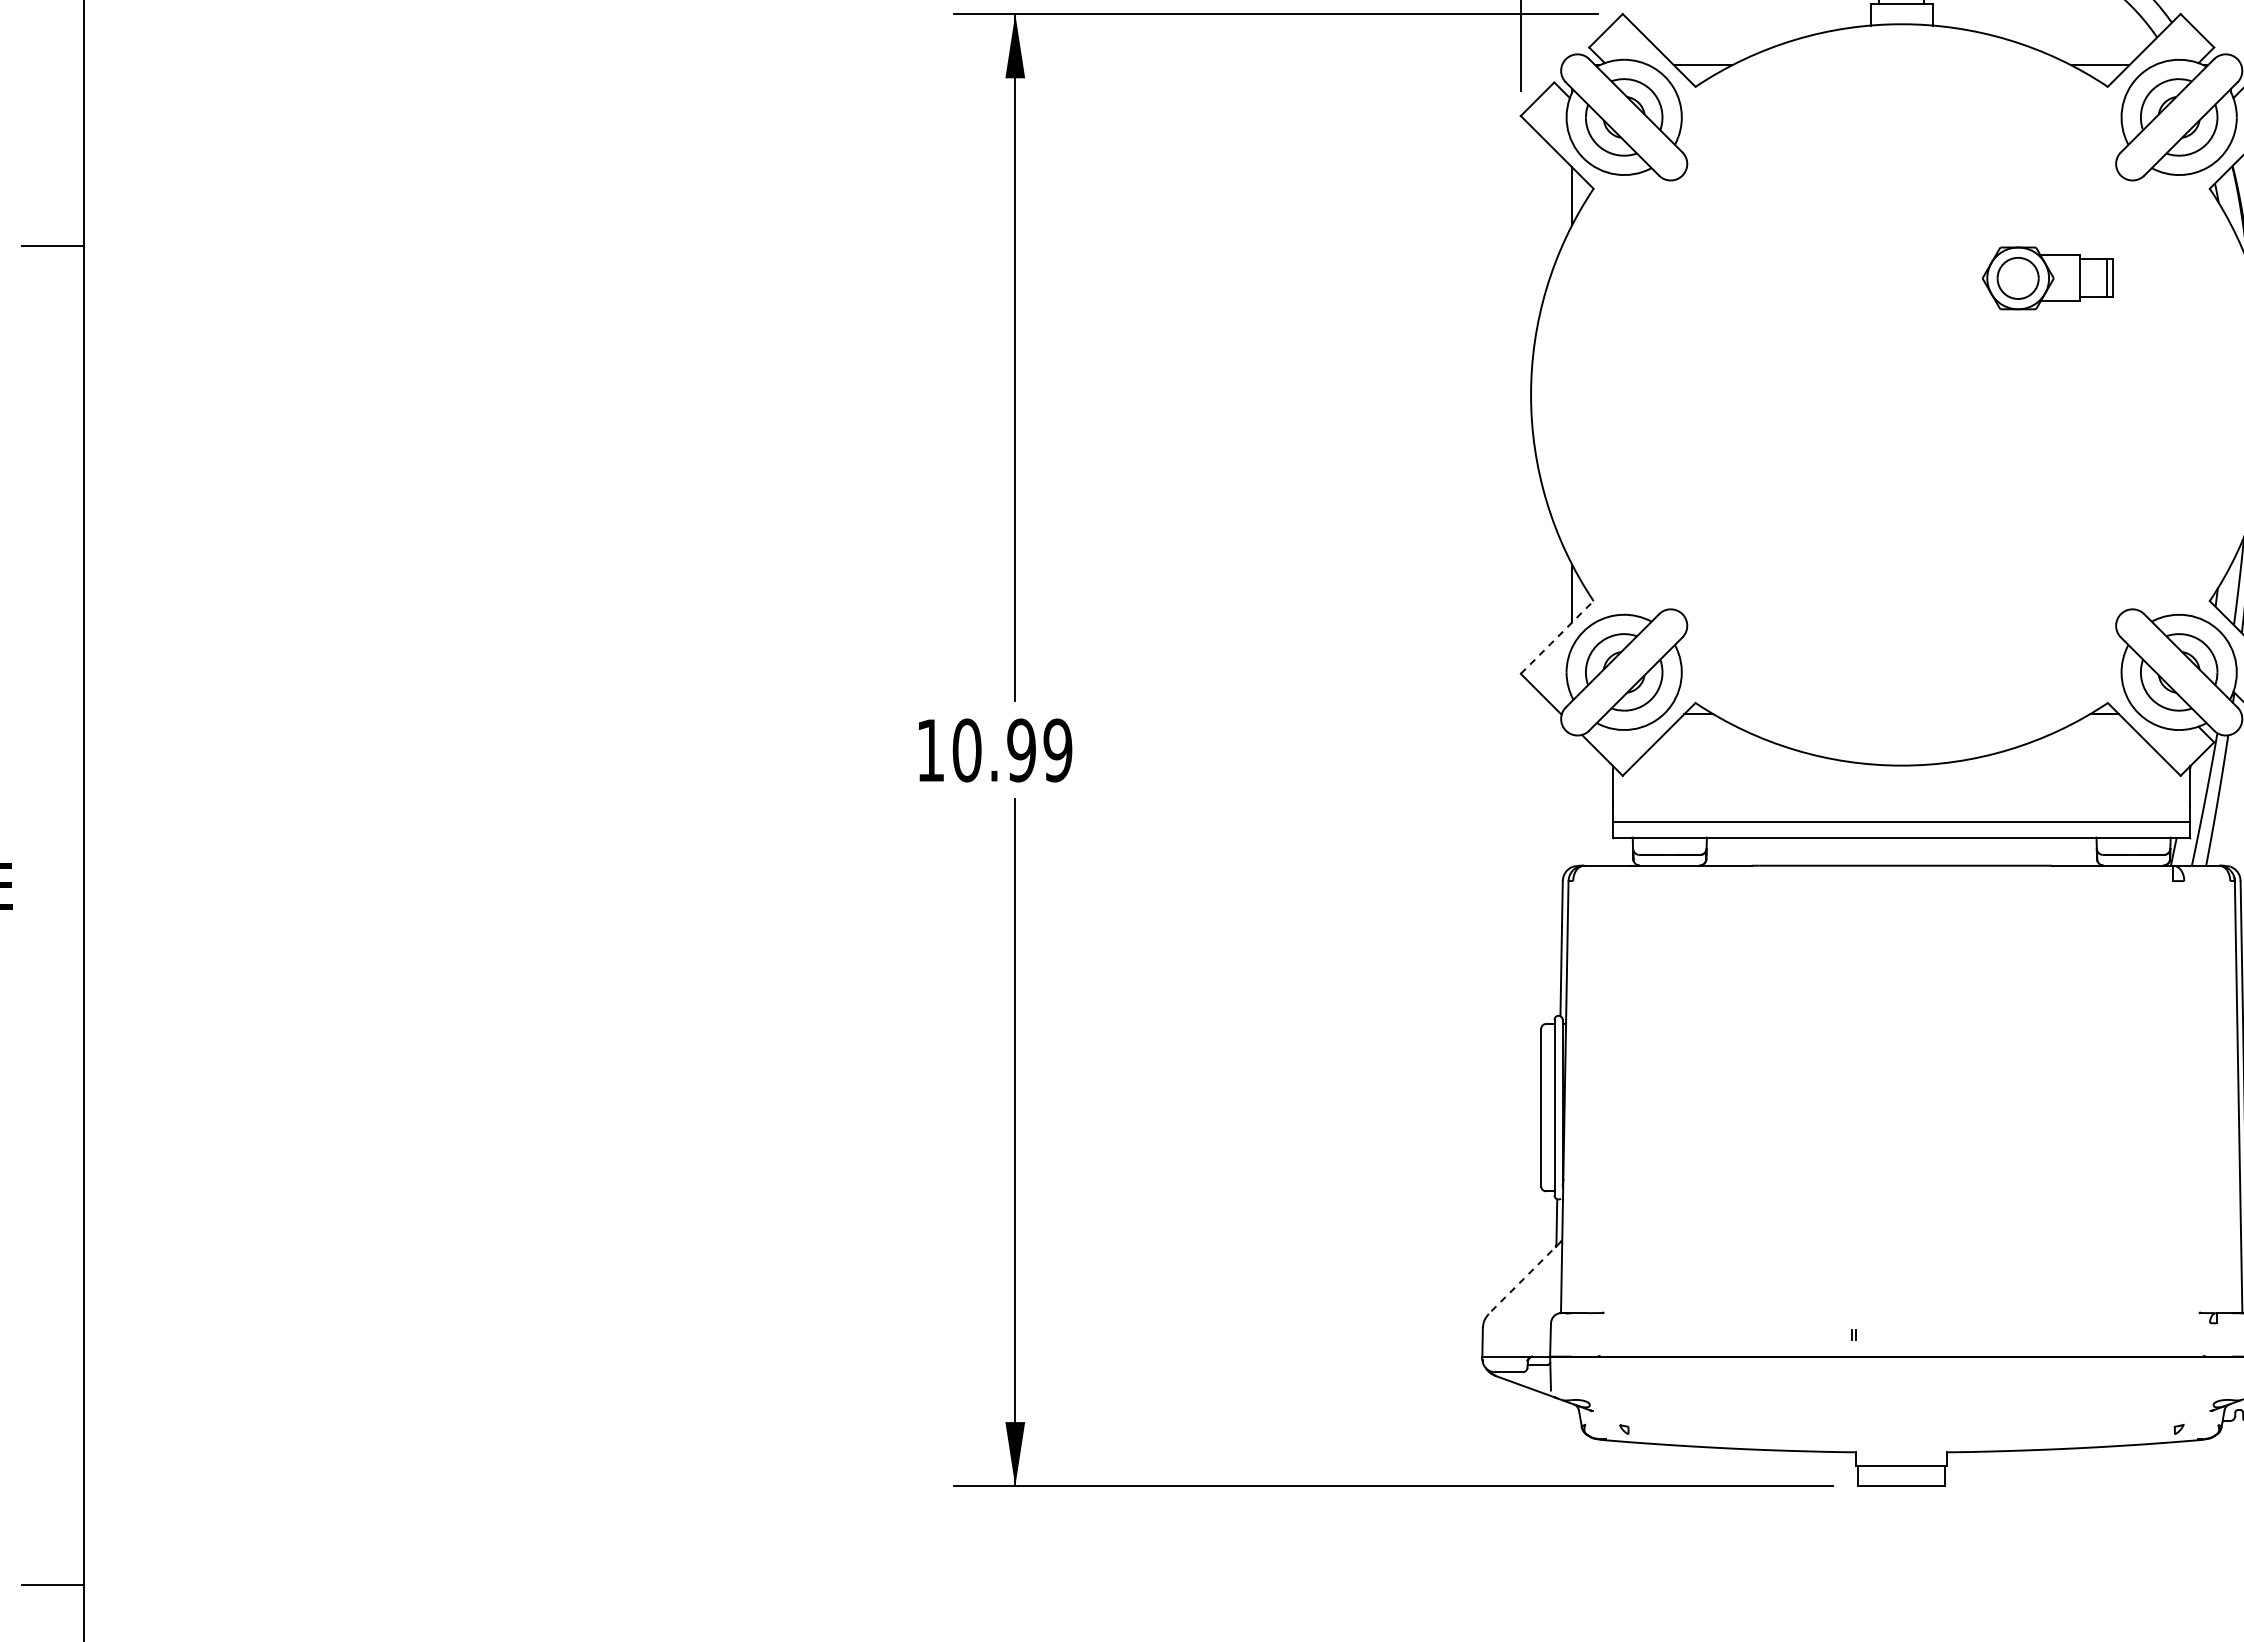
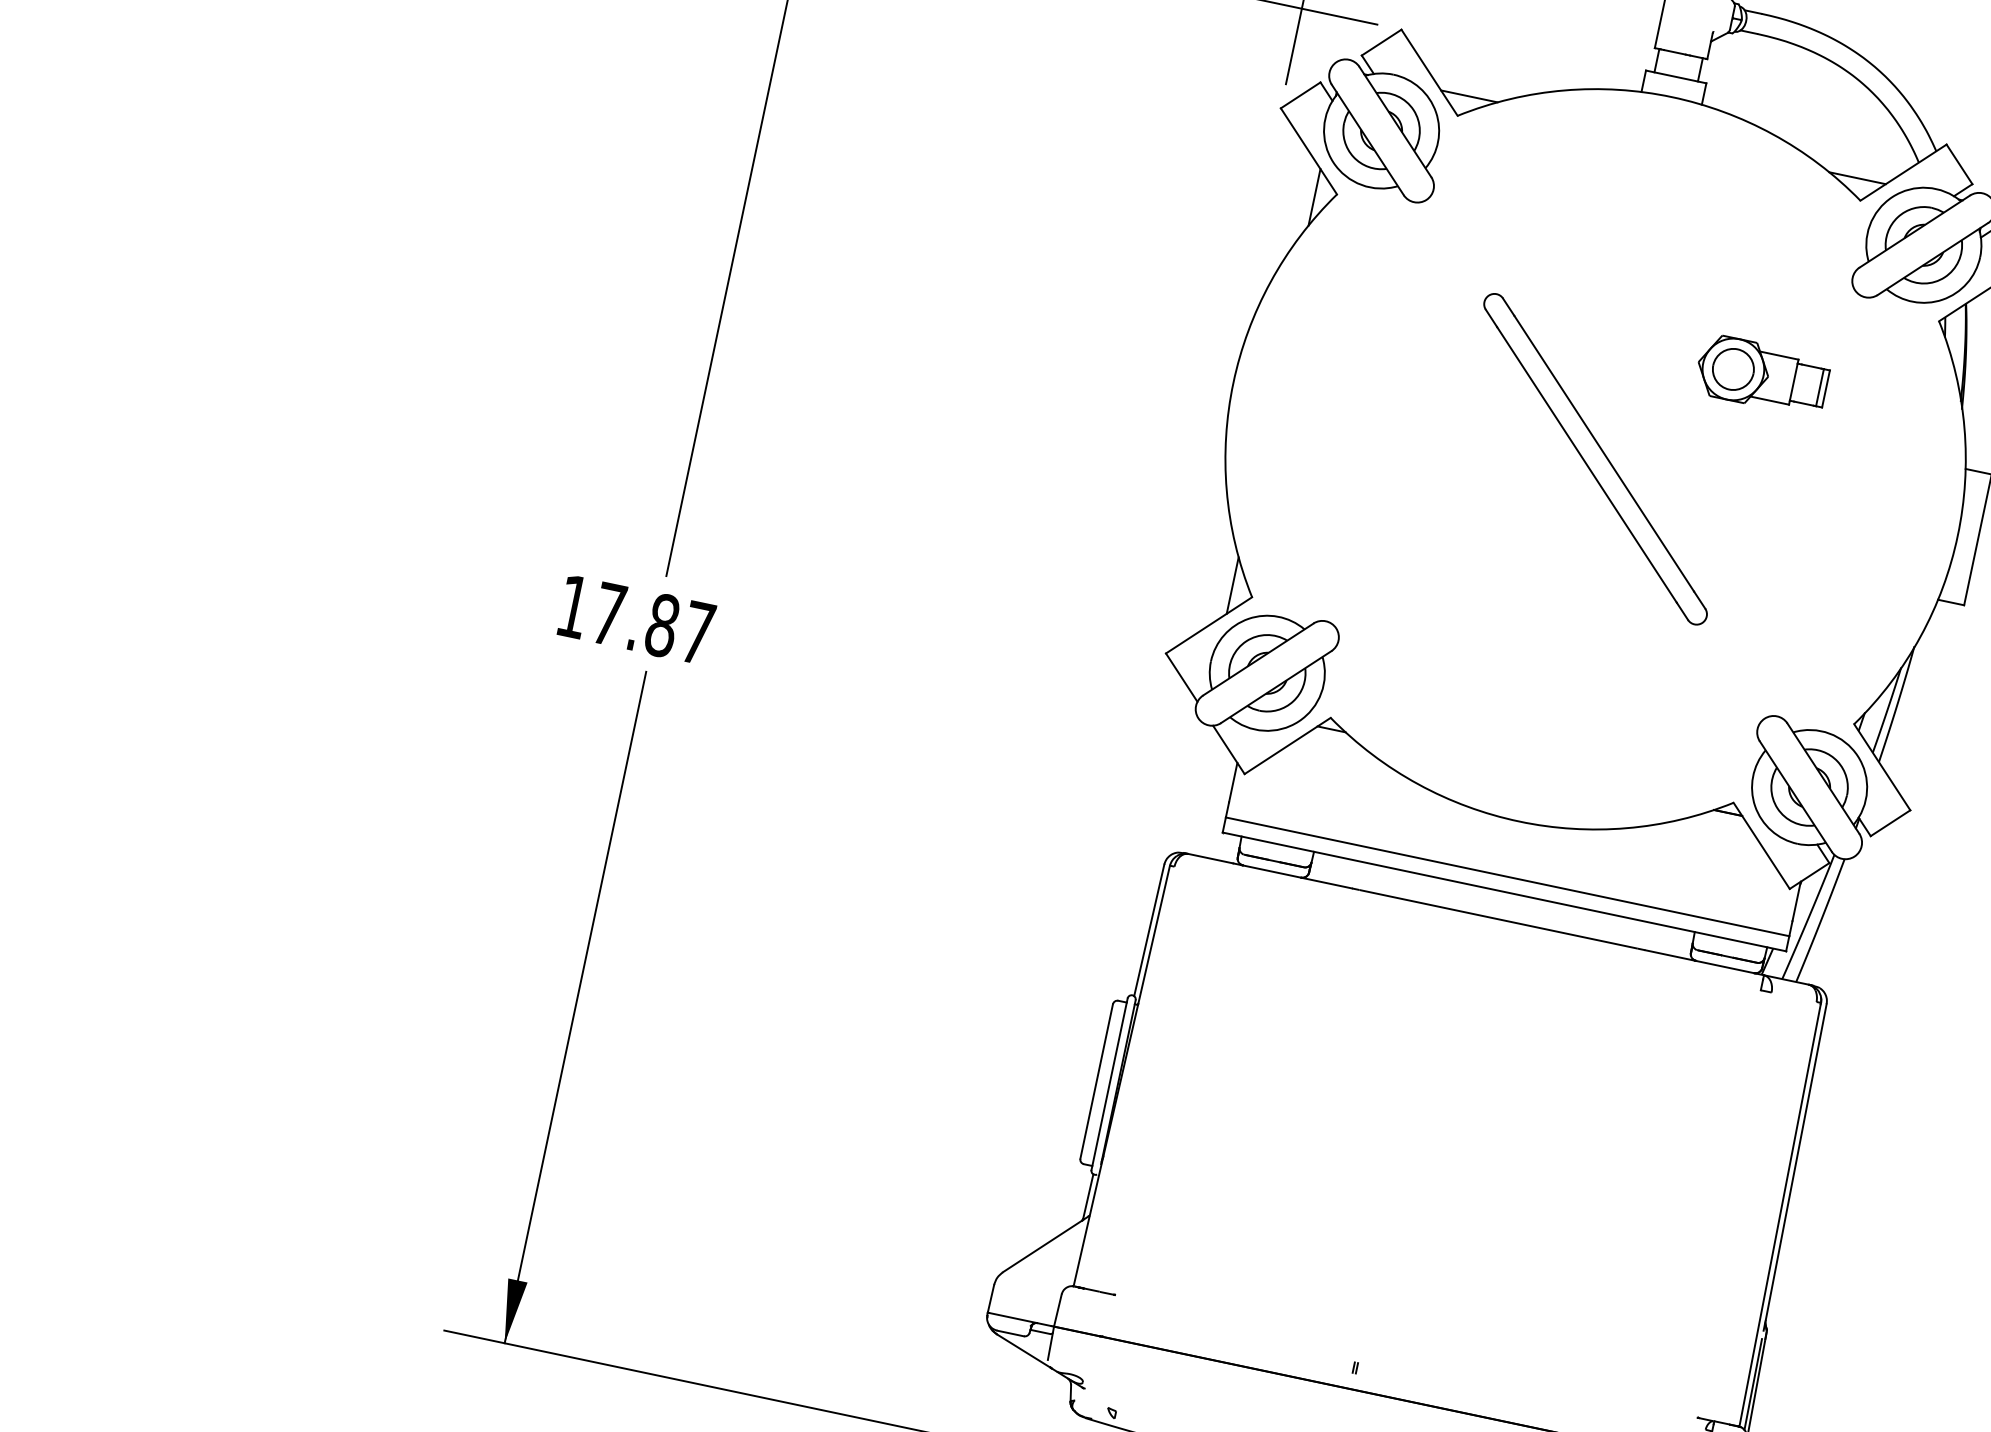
part: (1901, 394) -> (1595, 458), added
line: (1557, 637) -> (1209, 625), dashed -> solid
text: (1012, 750) -> (653, 623), 10.99 -> 17.87
line: (1524, 1277) -> (1045, 1244), dashed -> solid

